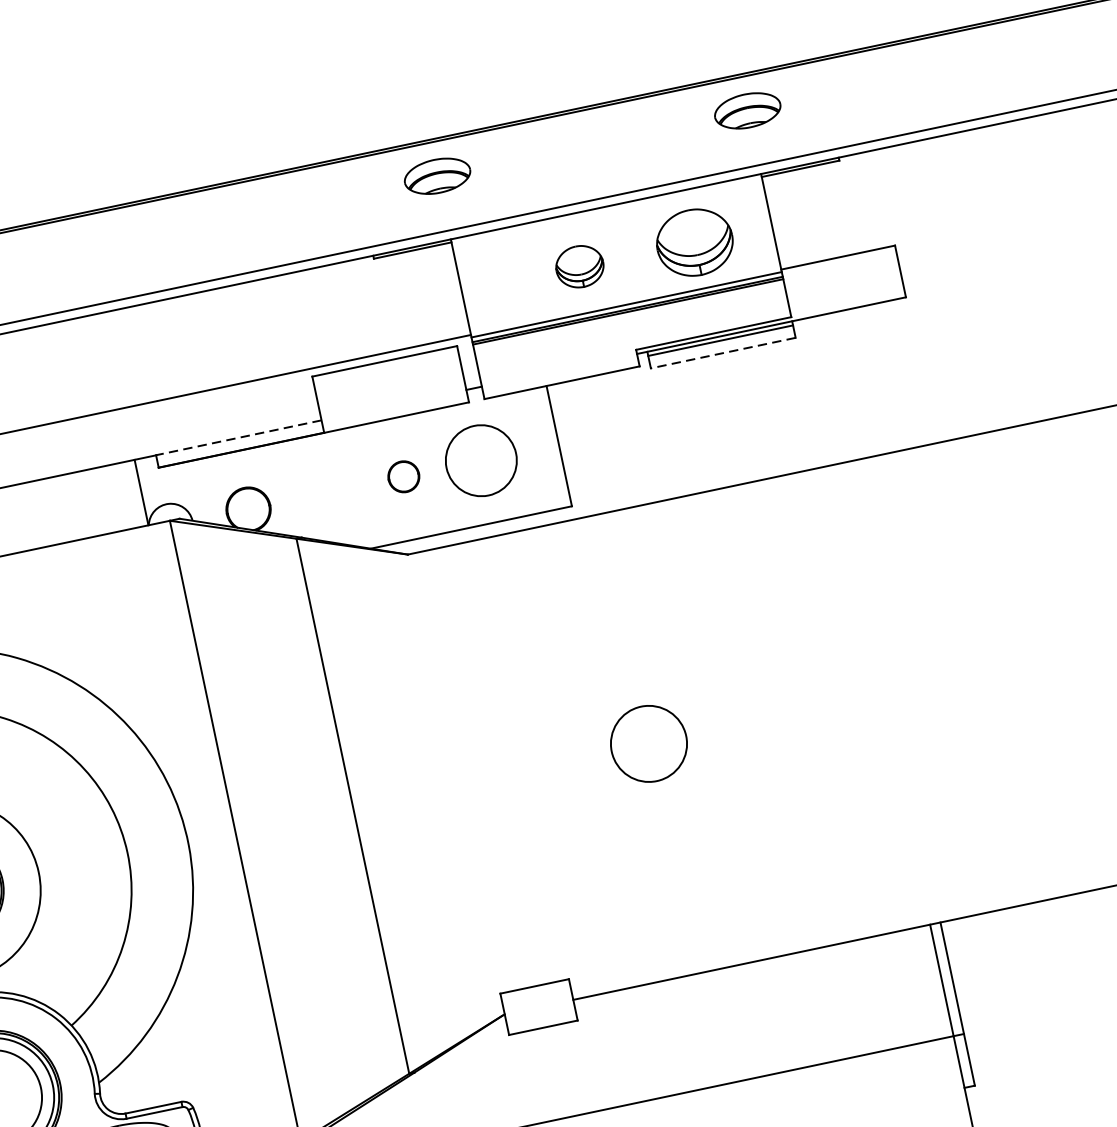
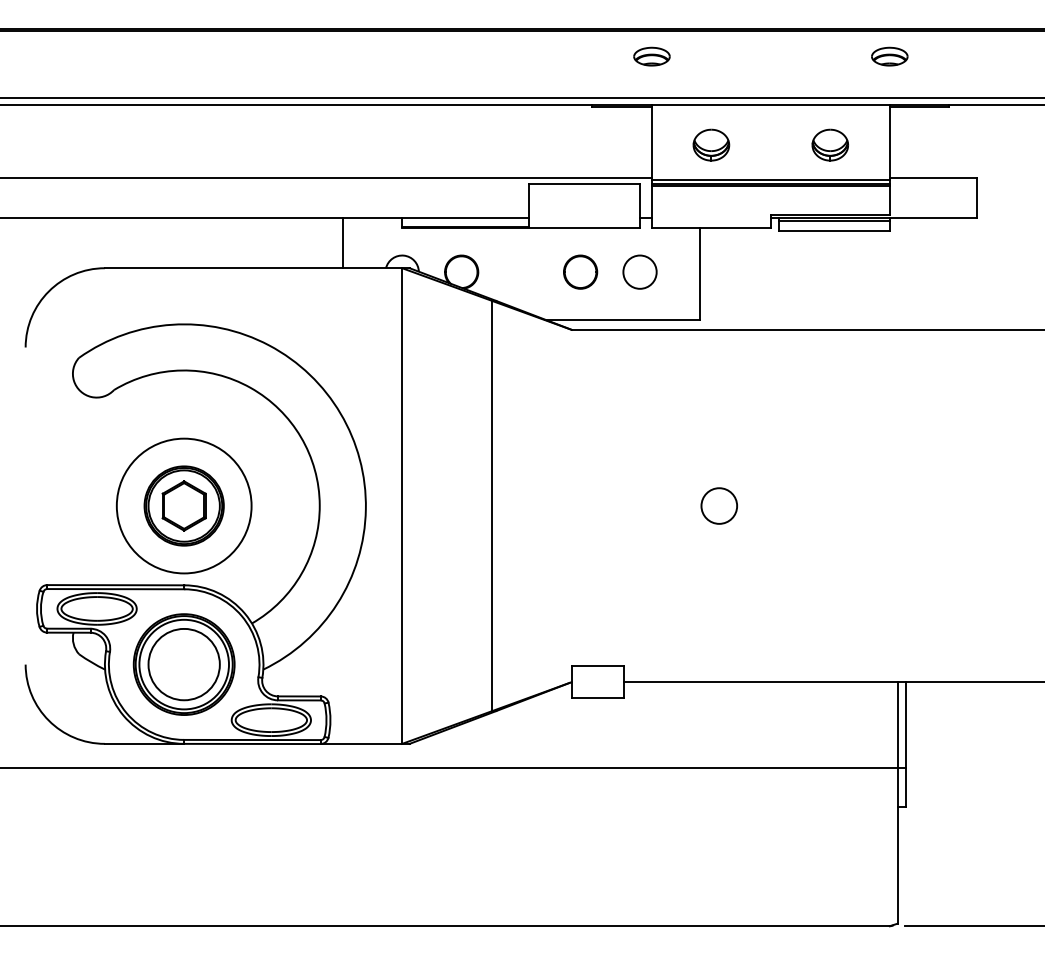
part: (747, 110) -> (889, 56), size x0.71
part: (436, 176) -> (651, 56), size x0.71
part: (693, 241) -> (829, 144), size x0.62
part: (579, 265) -> (711, 144), moved
line: (722, 353) -> (833, 230), dashed -> solid
line: (238, 437) -> (465, 217), dashed -> solid
circle: (480, 459) -> (639, 271), size x0.62
circle: (403, 476) -> (580, 271), size x1.43
line: (141, 493) -> (342, 243), moved
circle: (649, 743) -> (719, 505), size x0.62

